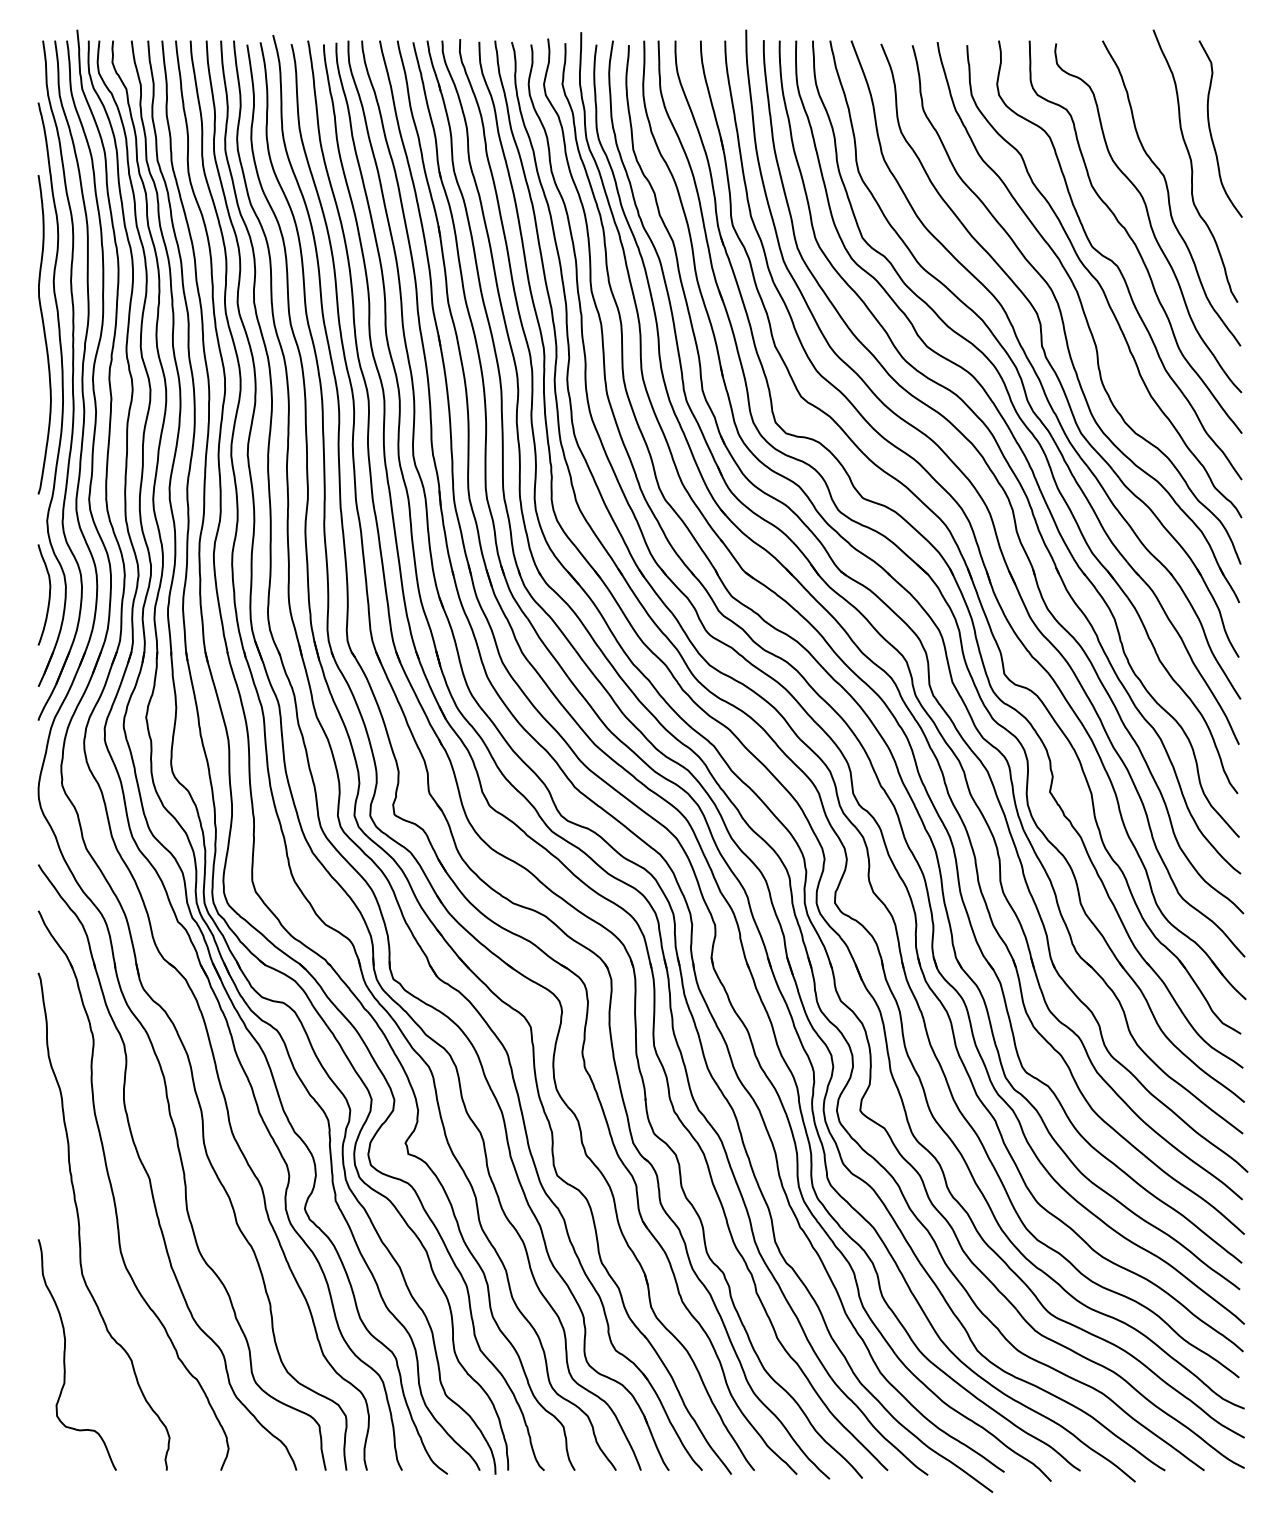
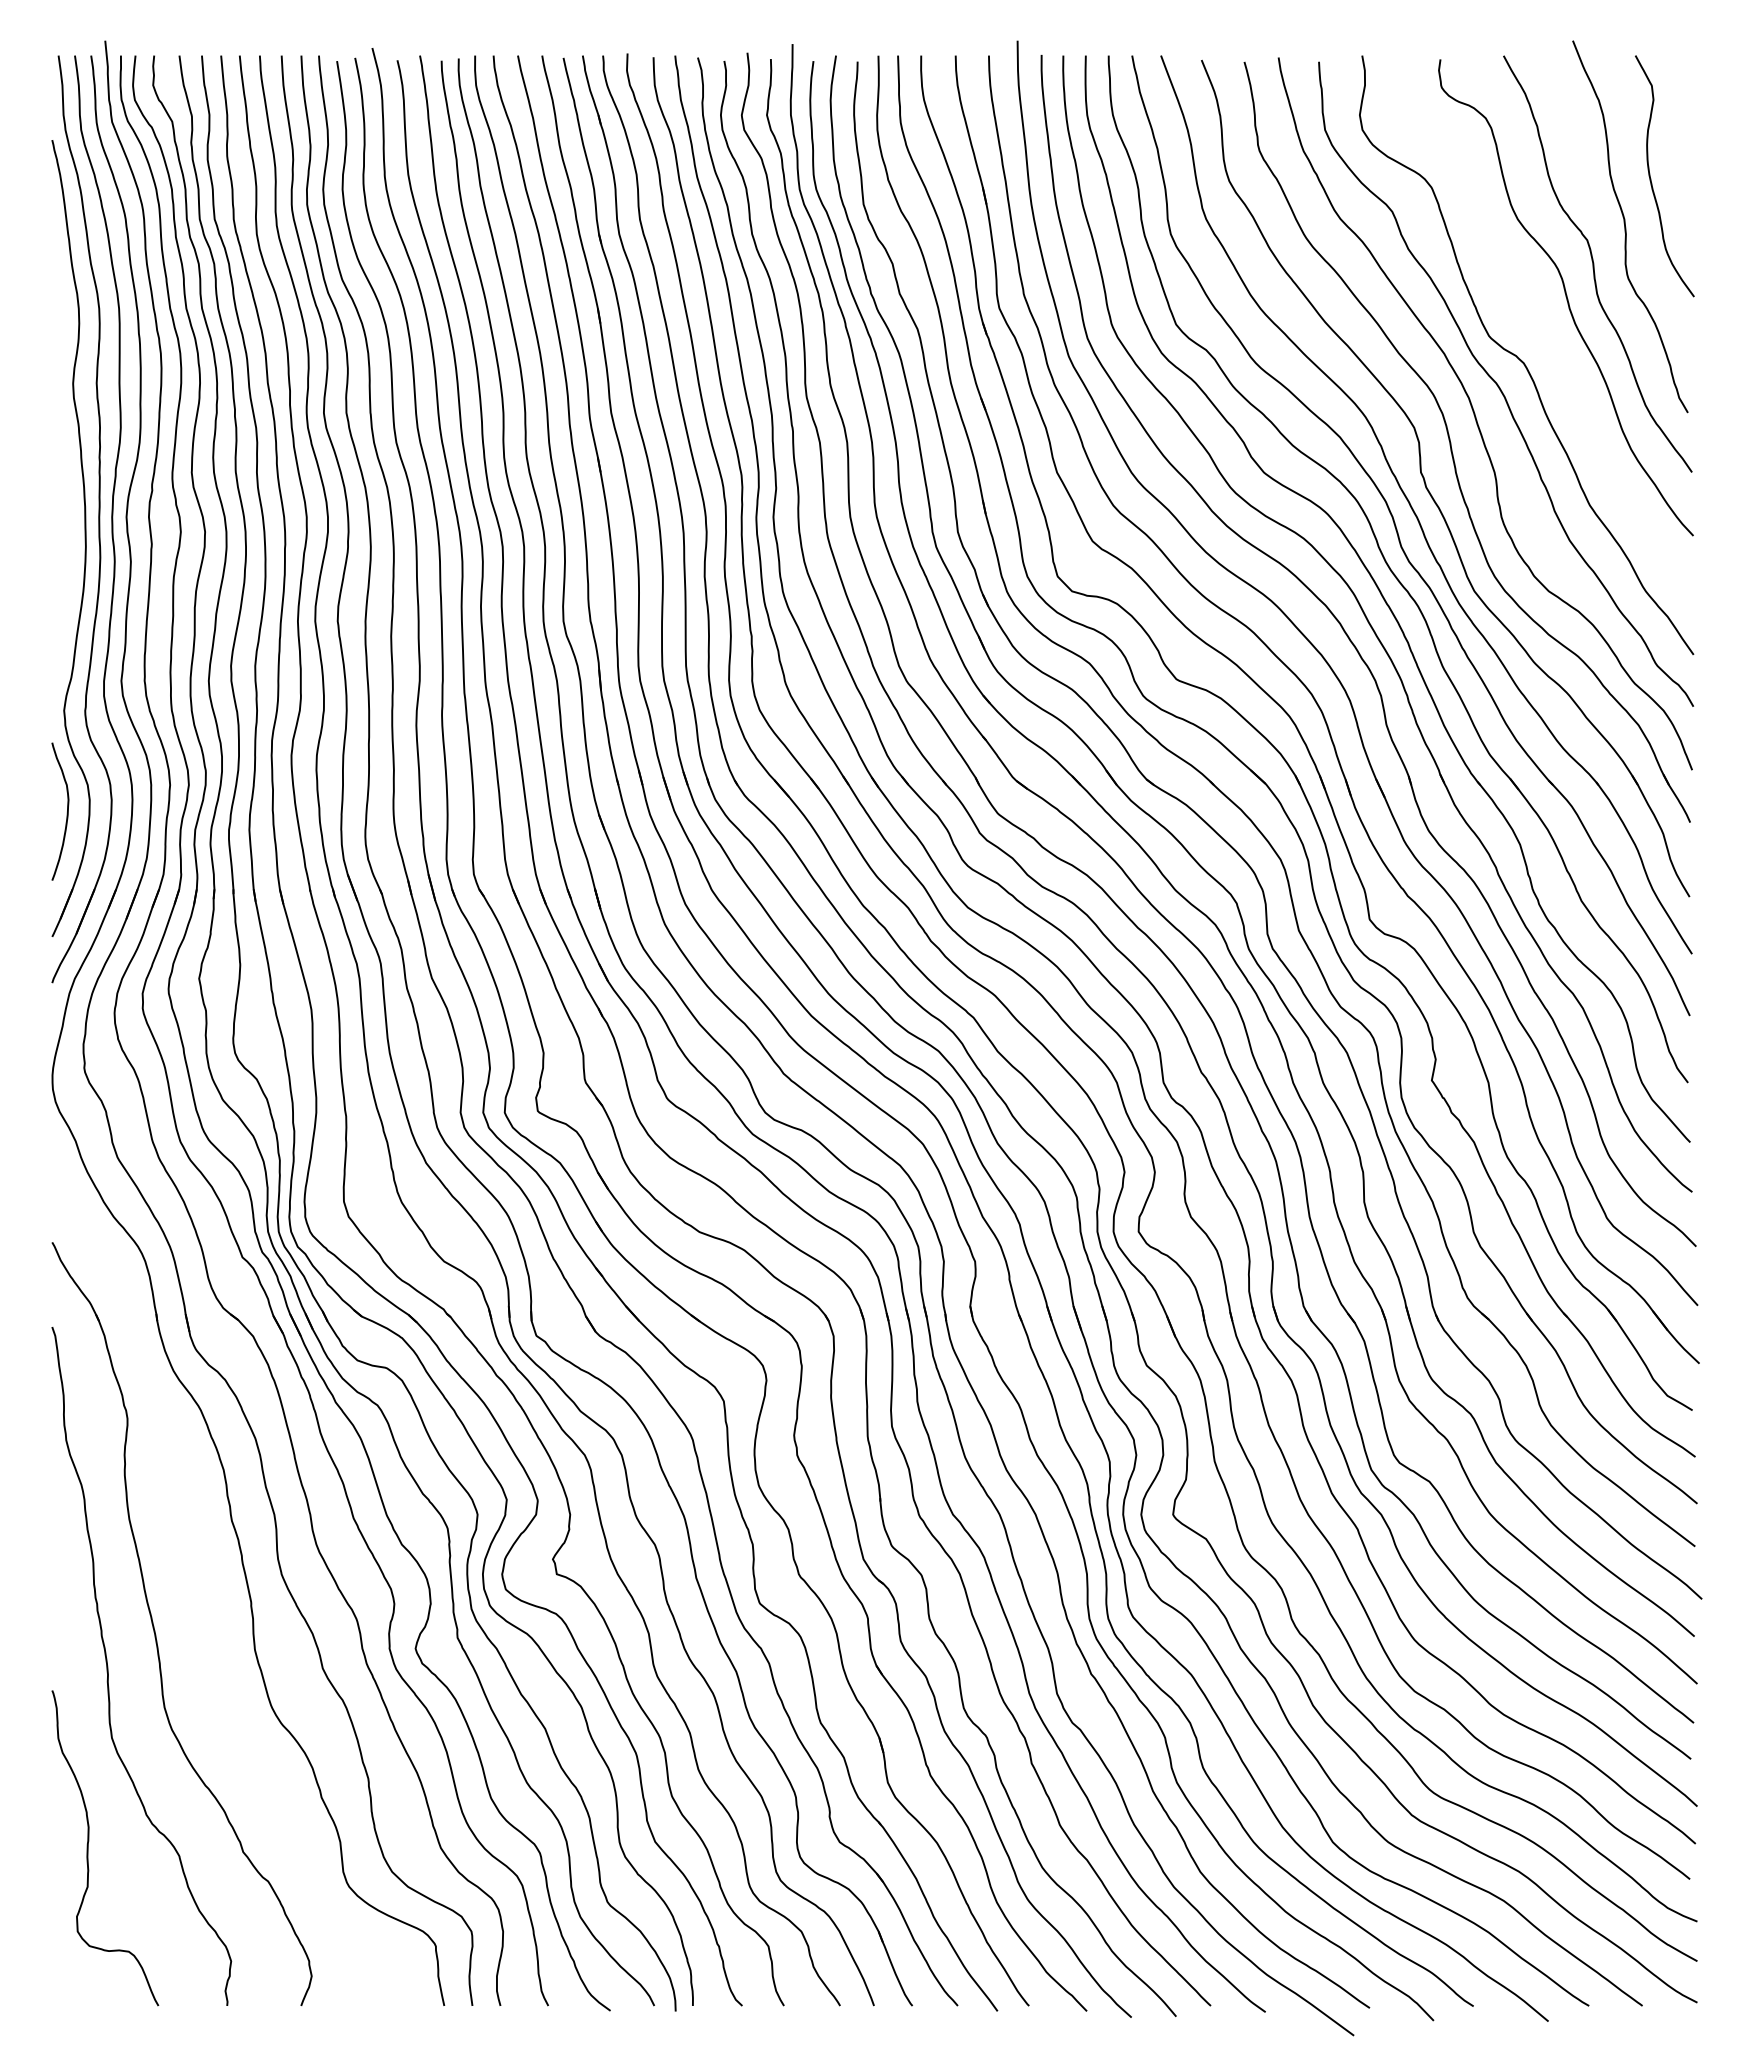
curve: (1132, 239) -> (1544, 326), removed
curve: (44, 334) -> (60, 456), removed
part: (149, 1176) -> (203, 1604), removed

